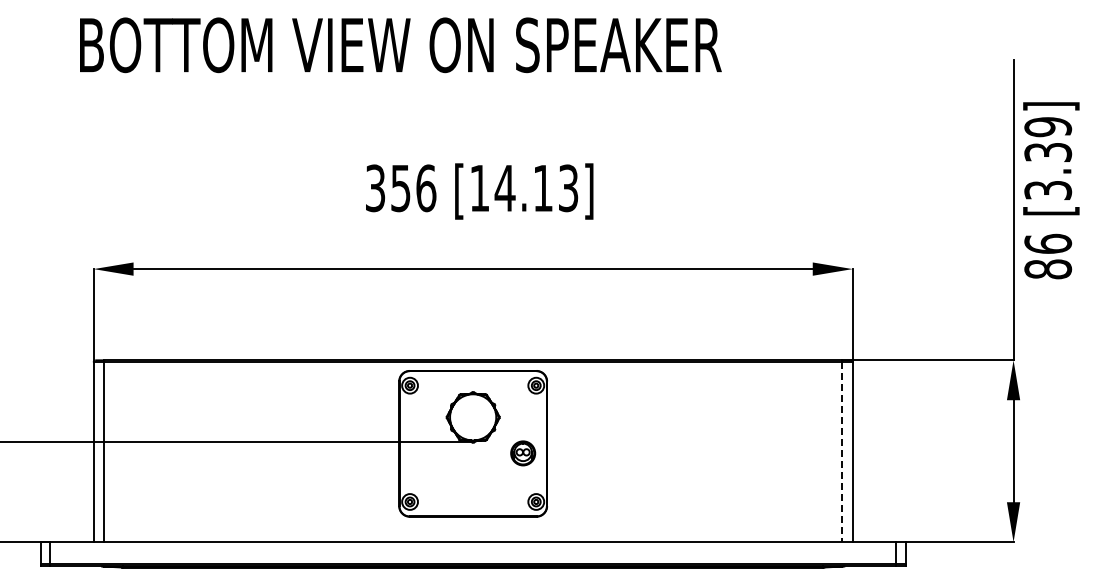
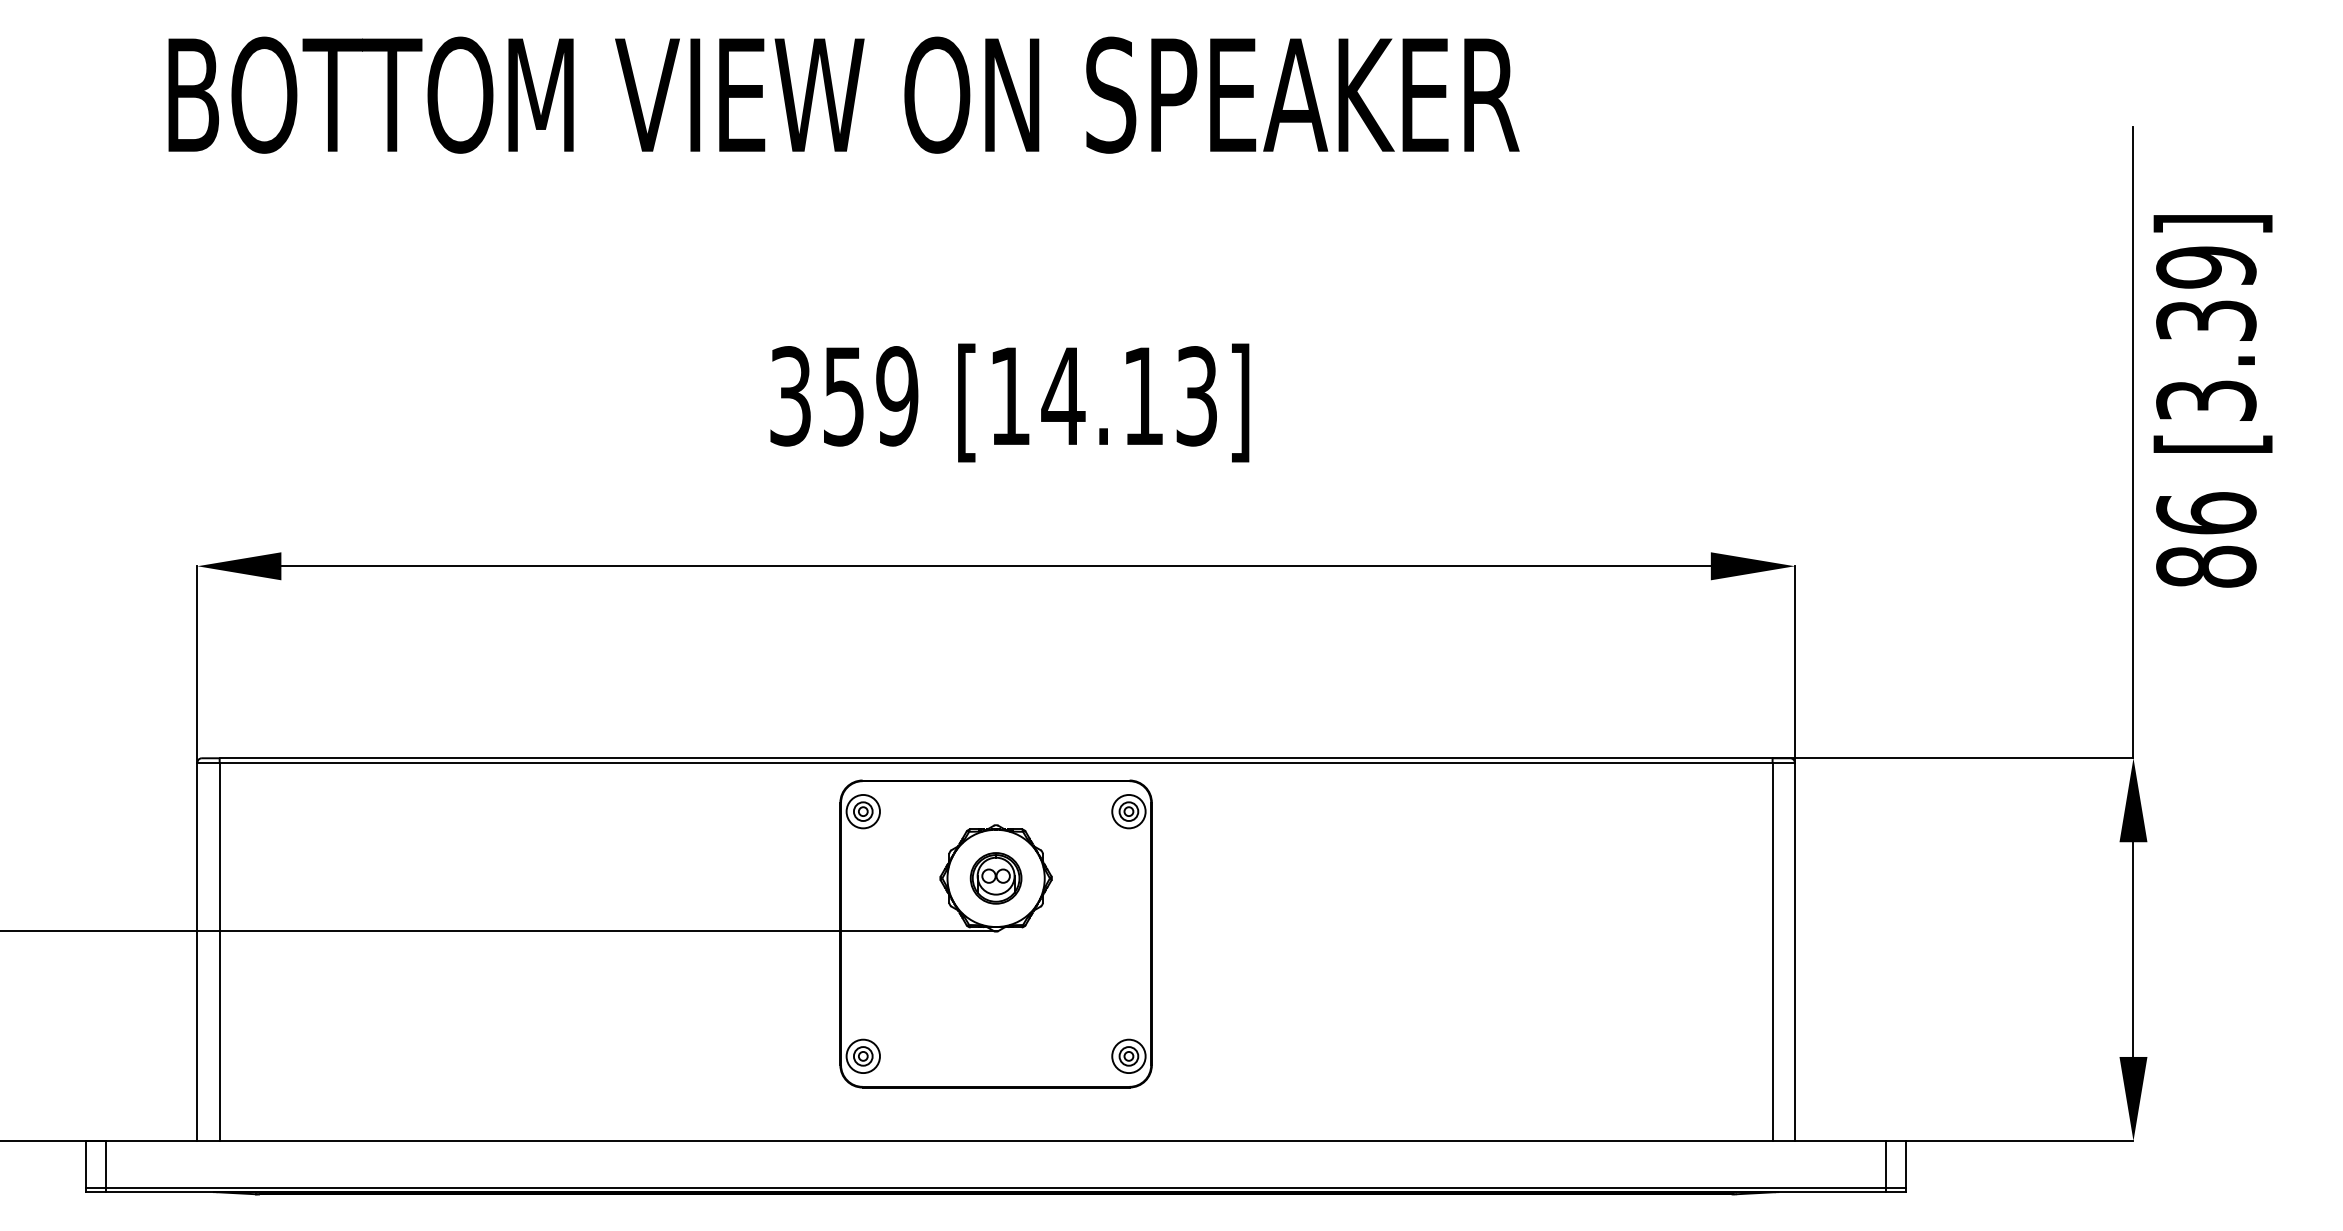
text: (426, 188) -> (897, 396), 356 -> 359
line: (842, 452) -> (1773, 952), dashed -> solid
part: (523, 453) -> (996, 878), moved

